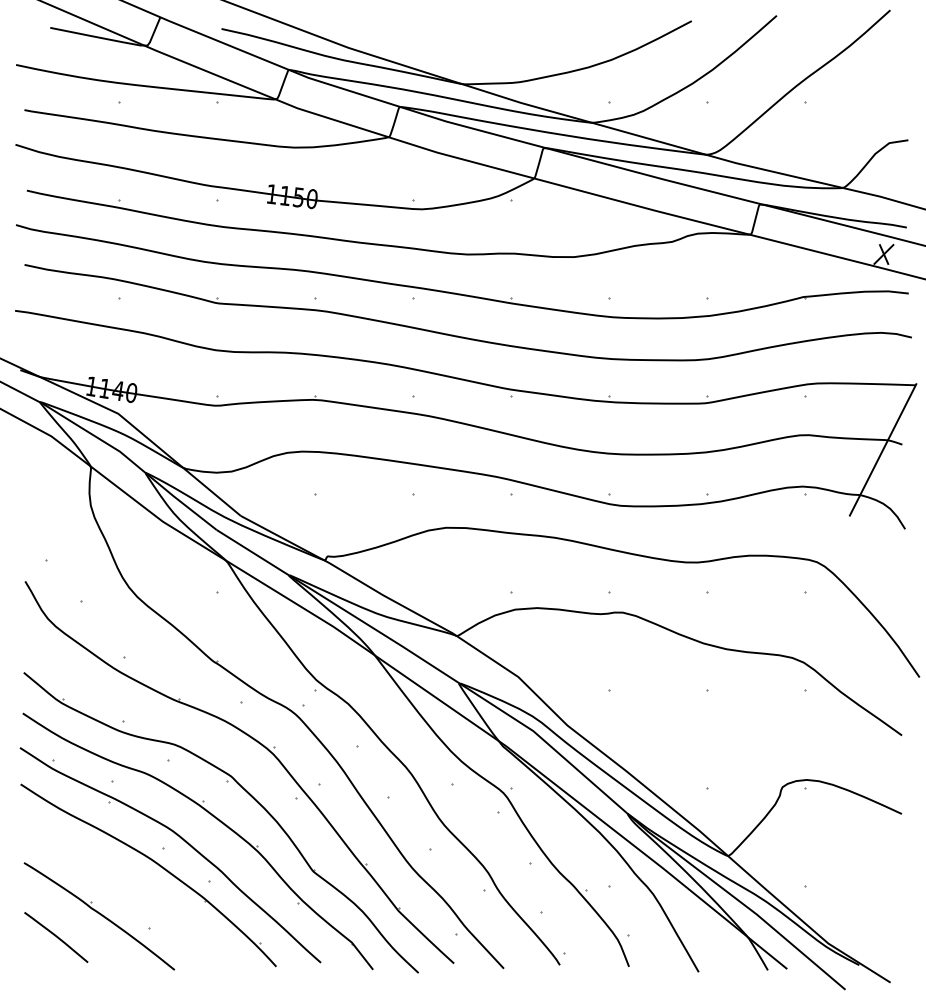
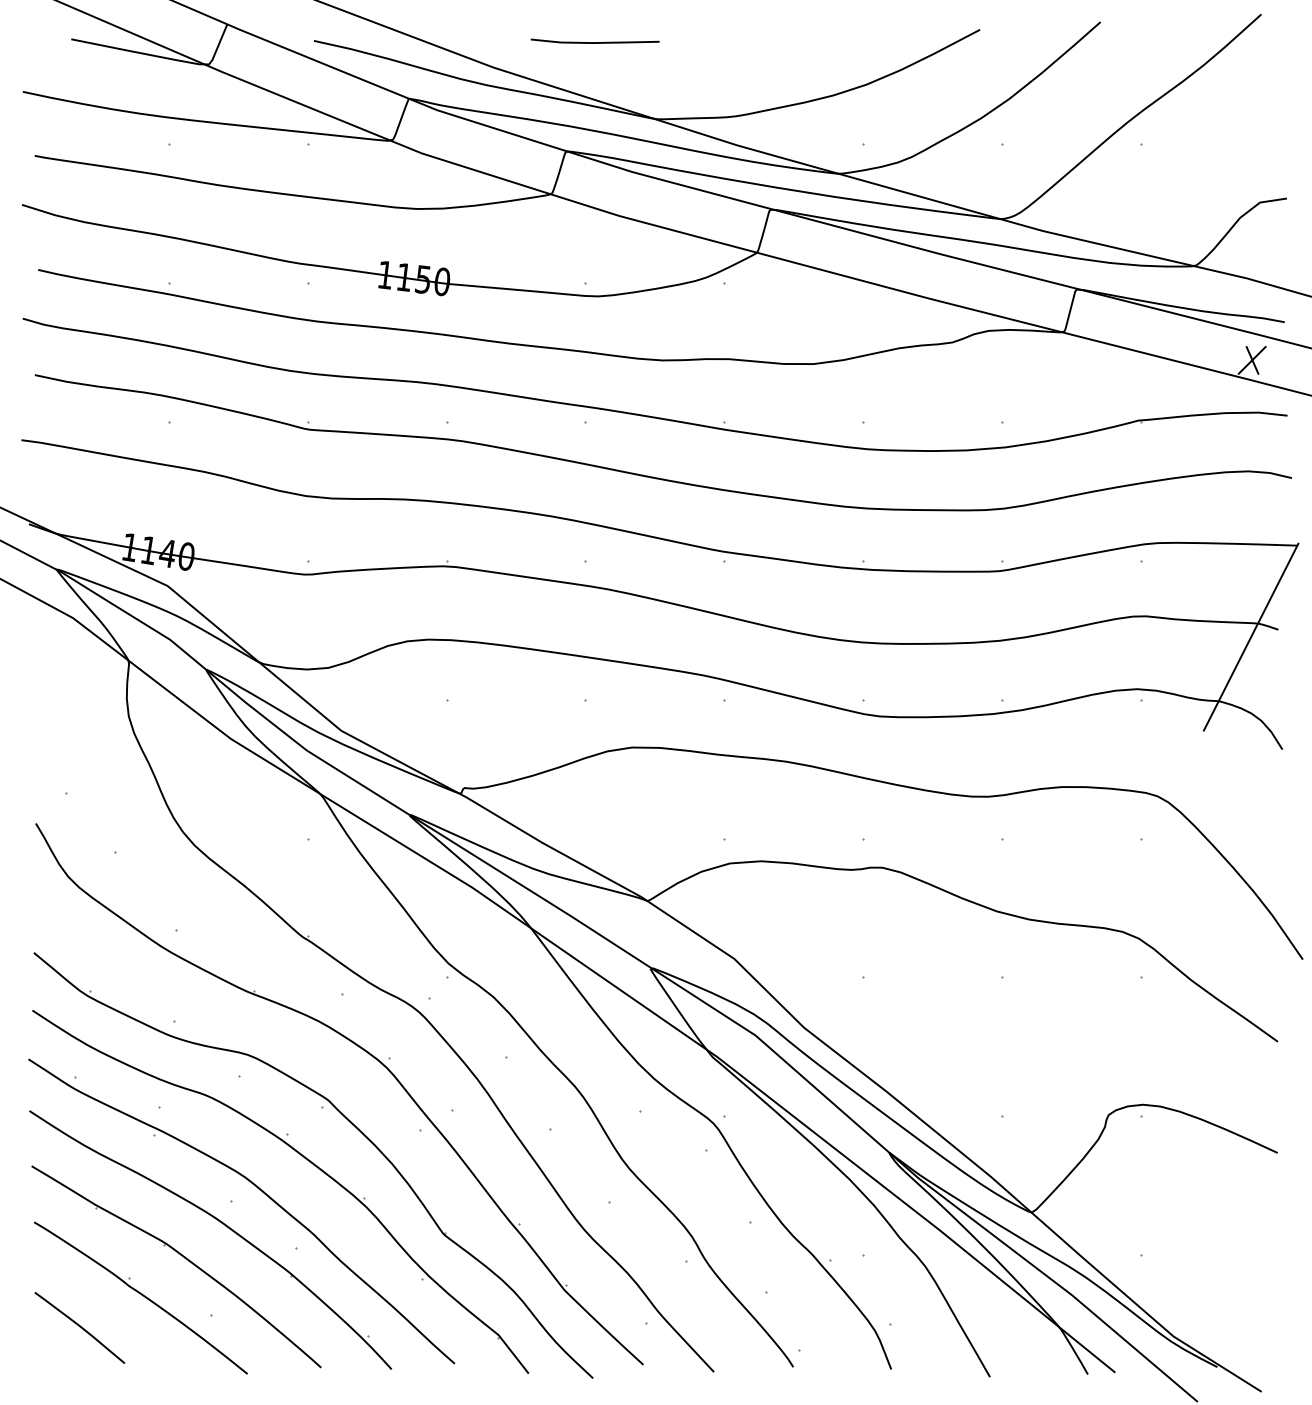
line: (419, 30) -> (594, 42), added
part: (128, 887) -> (181, 1256), added

